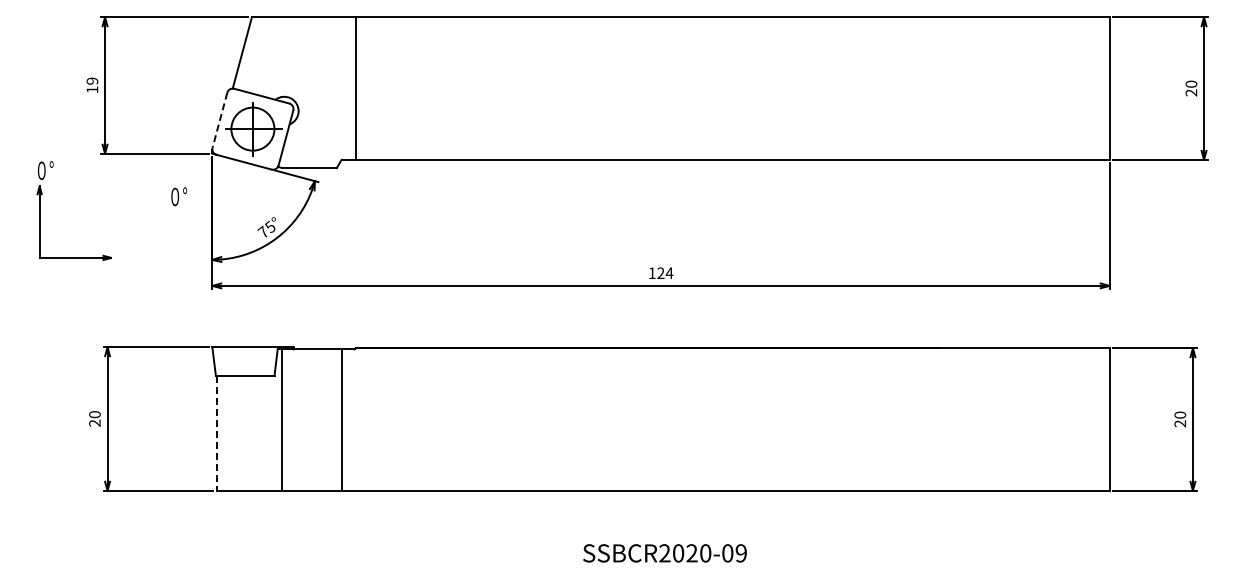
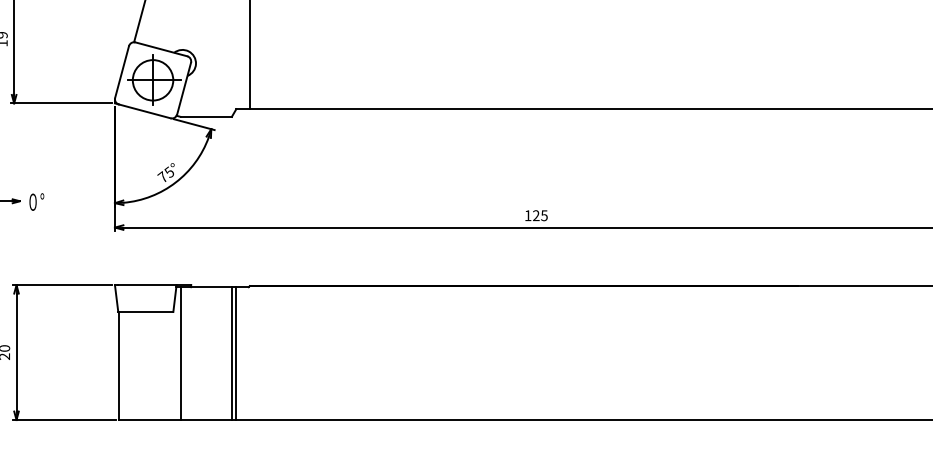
line: (219, 120) -> (121, 72), dashed -> solid
text: (178, 196) -> (36, 201), moved
text: (669, 273) -> (544, 215), 124 -> 125
line: (336, 419) -> (231, 353), added
line: (217, 433) -> (119, 366), dashed -> solid

